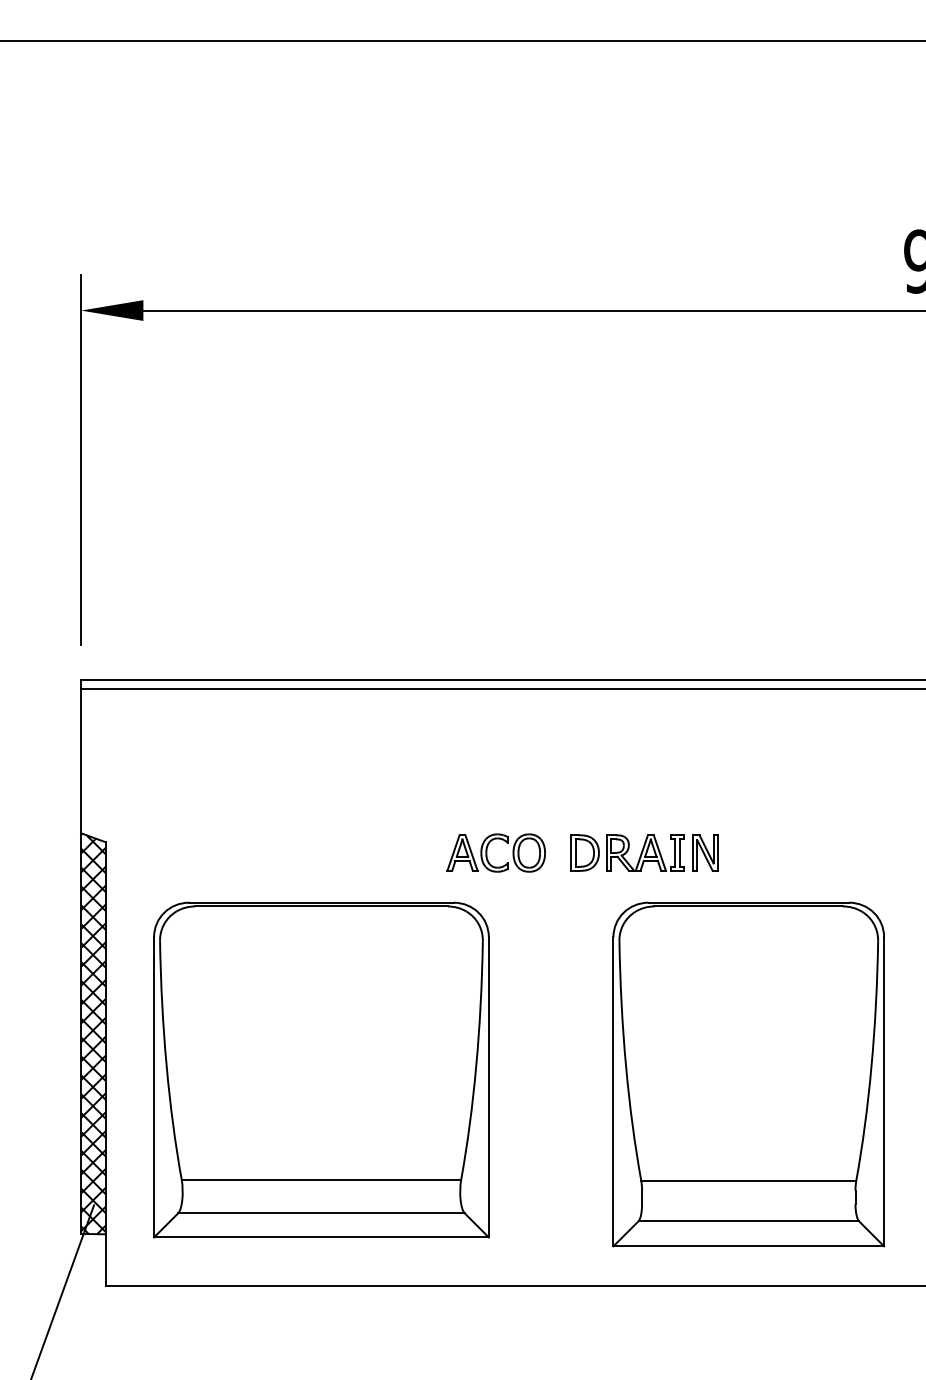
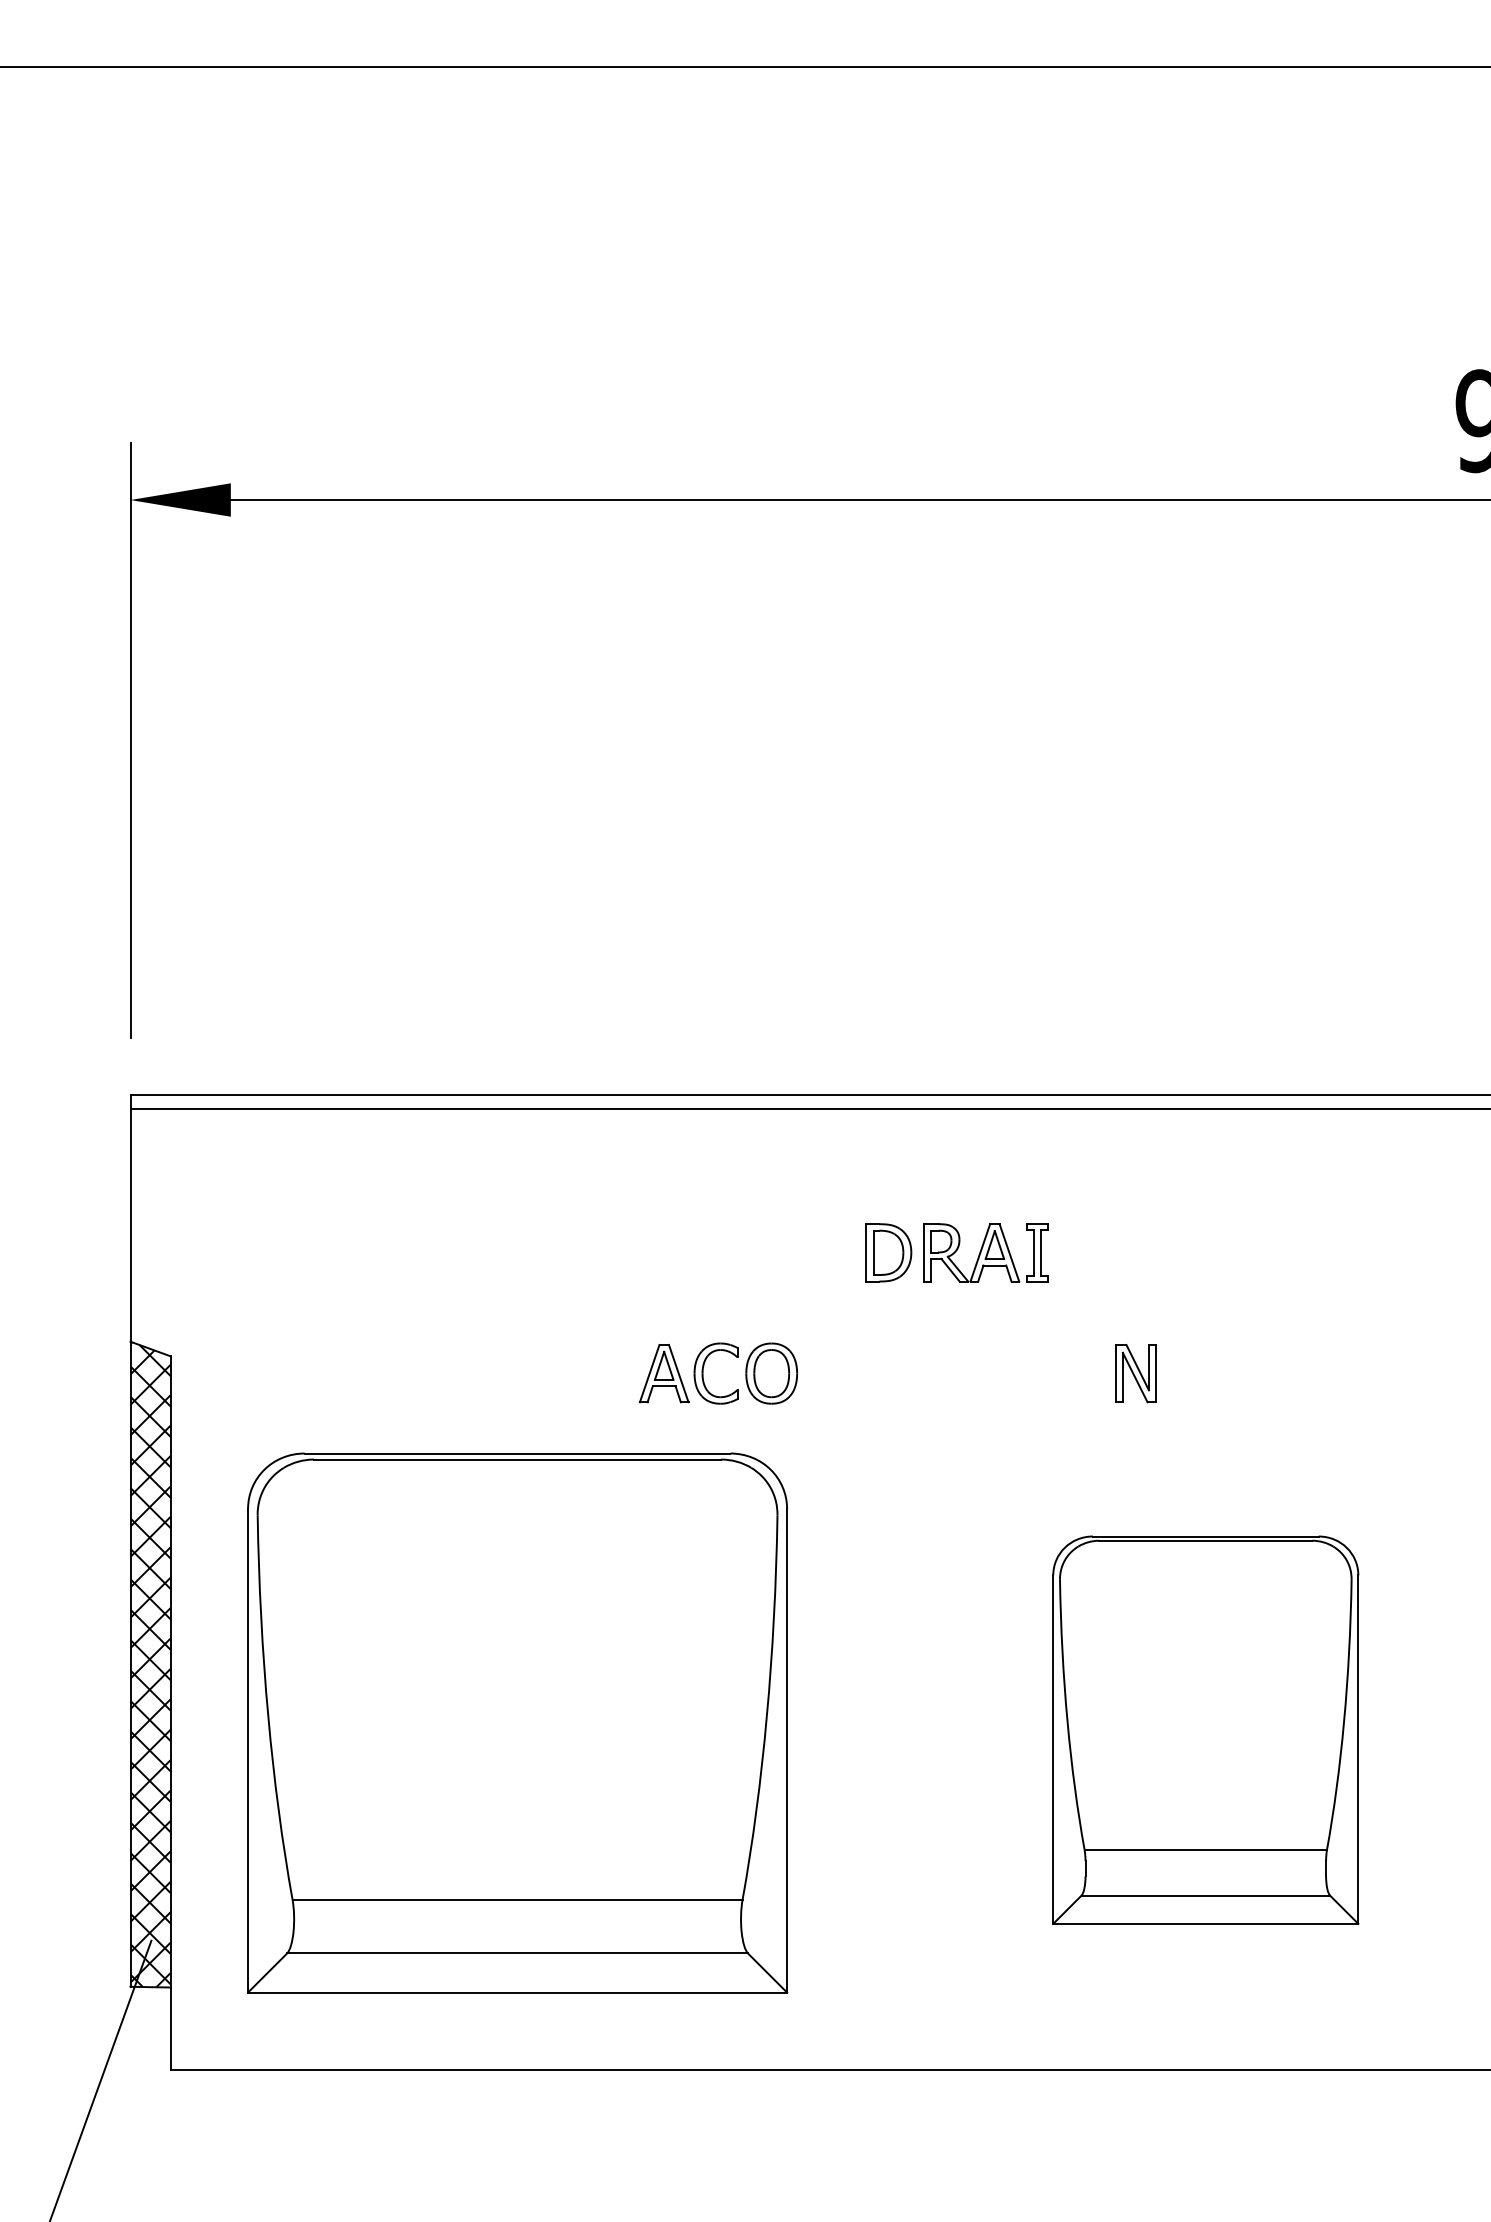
part: (487, 852) -> (704, 1372), moved
part: (627, 852) -> (957, 1251), moved
part: (748, 1074) -> (1205, 1730), size x0.7

